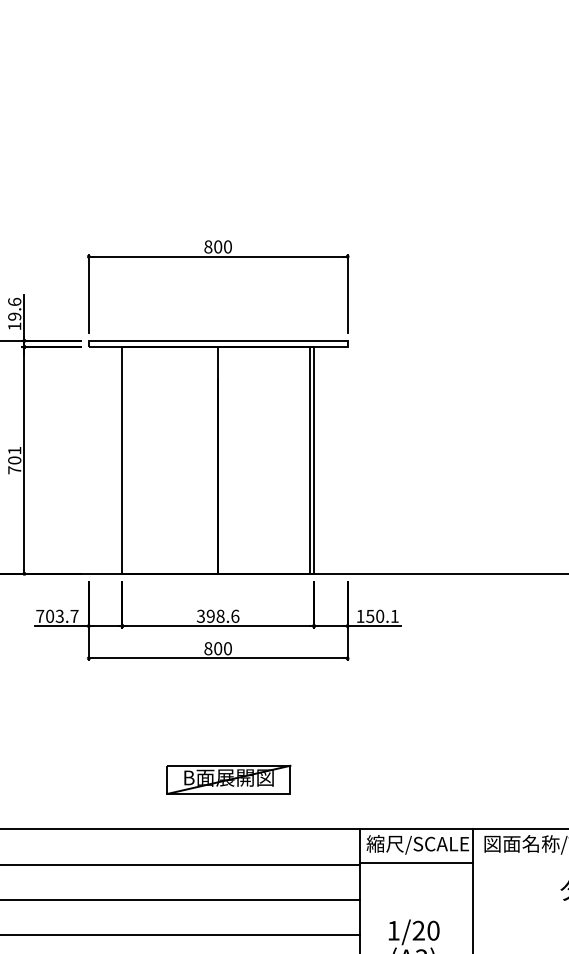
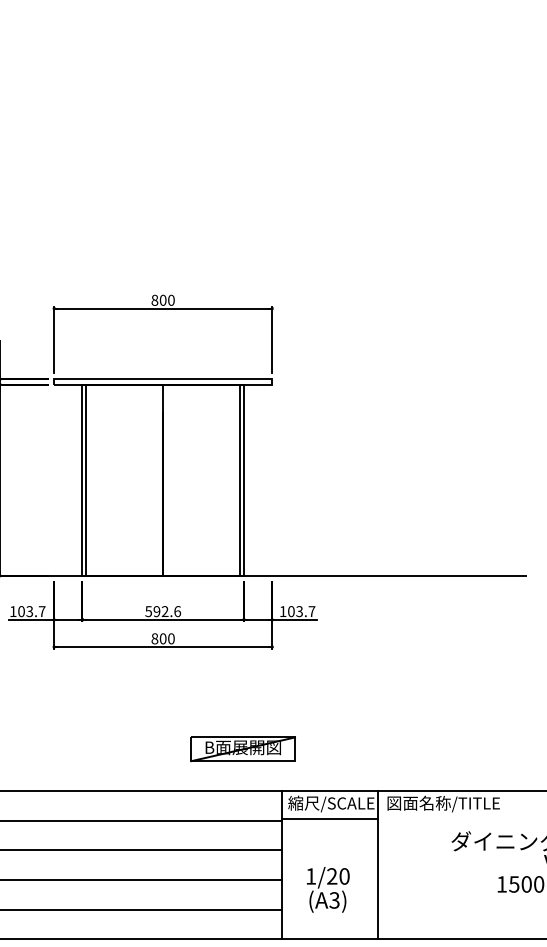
line: (127, 459) -> (86, 479), added
text: (40, 616) -> (13, 611), 703.7 -> 103.7
text: (210, 616) -> (156, 611), 398.6 -> 592.6
text: (382, 616) -> (301, 611), 150.1 -> 103.7
part: (228, 780) -> (242, 749), moved

